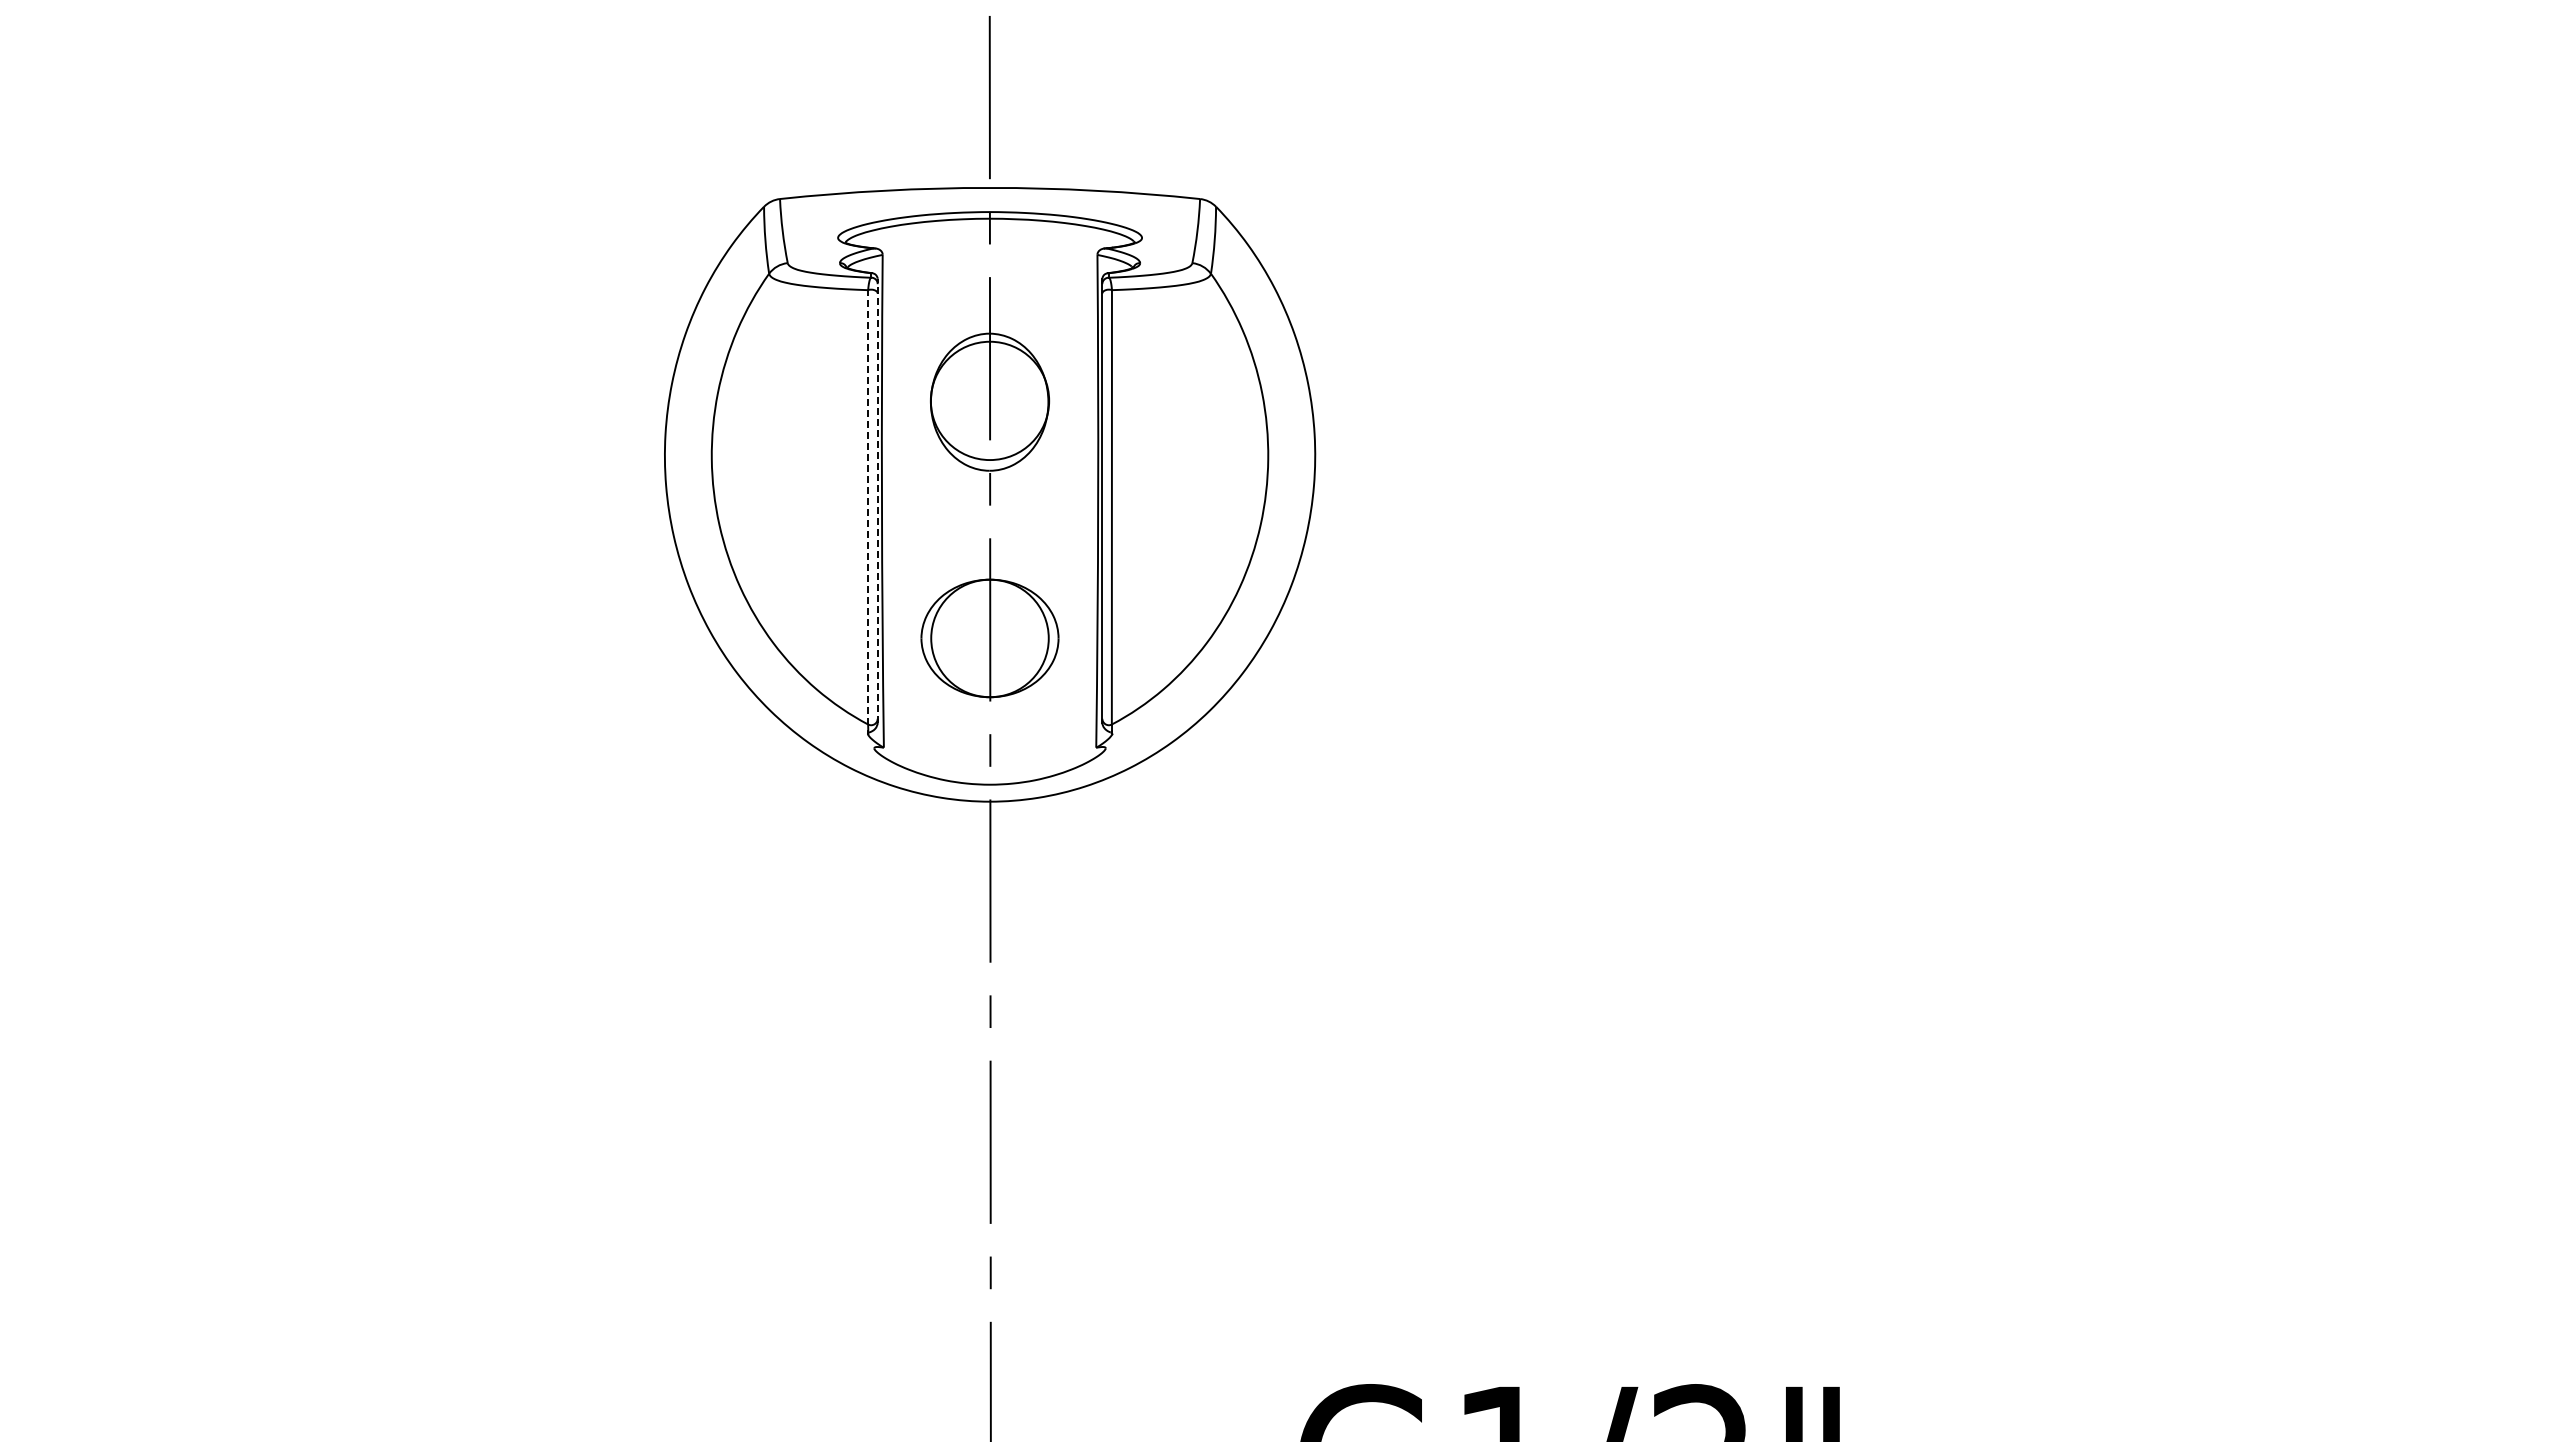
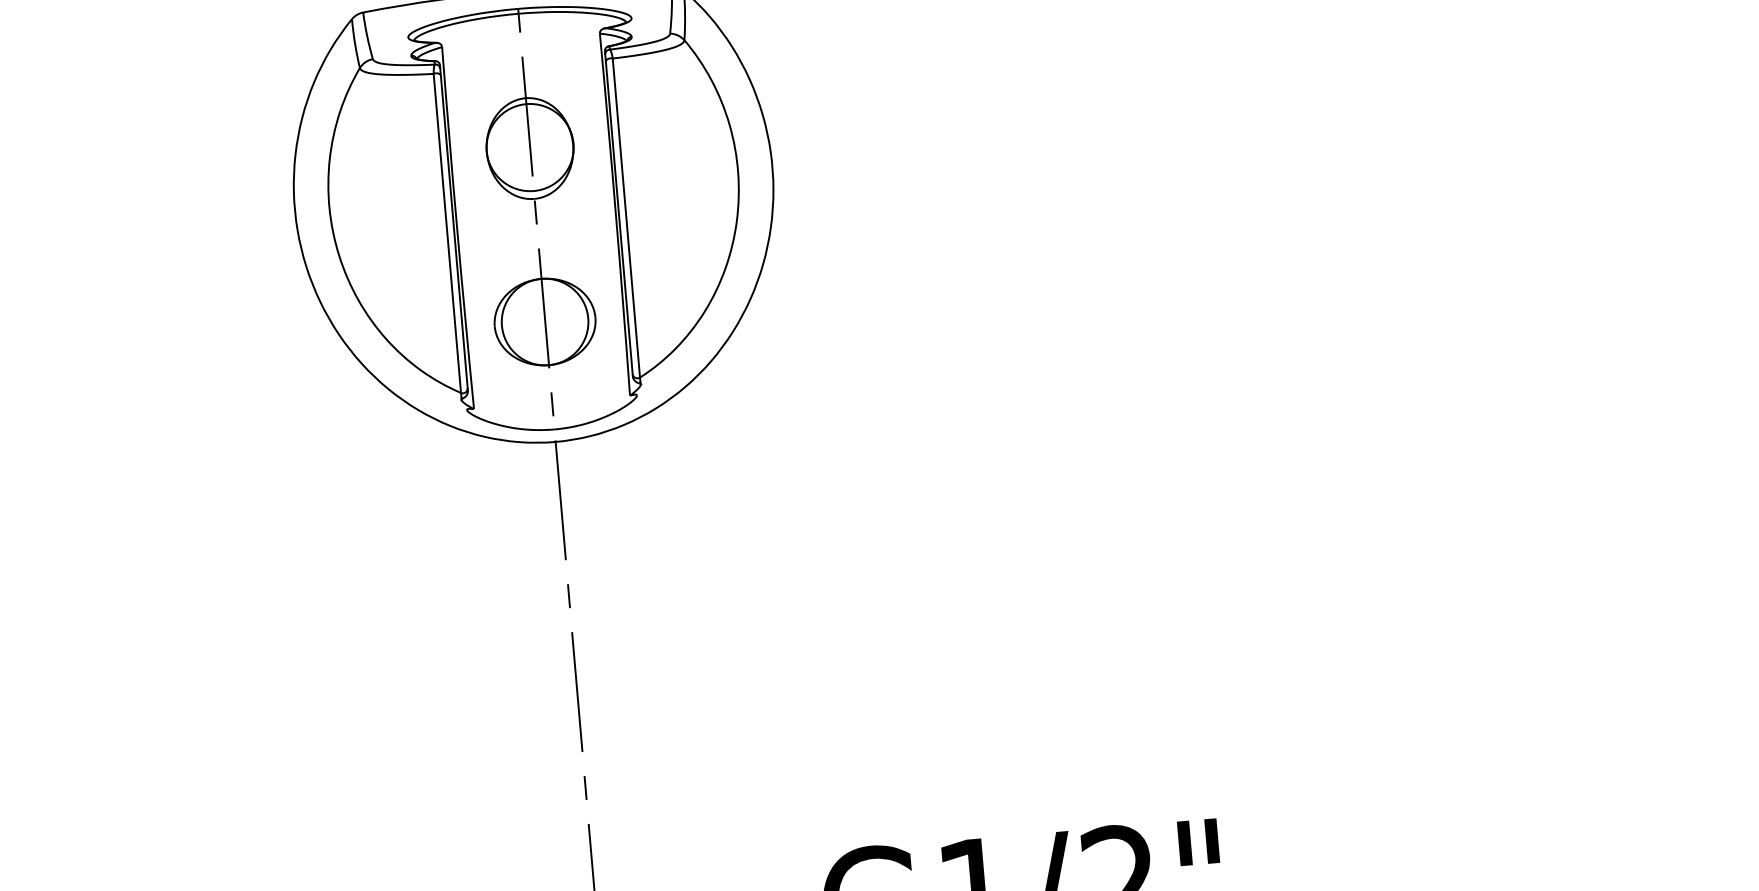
line: (877, 501) -> (453, 228), dashed -> solid
line: (868, 506) -> (447, 232), dashed -> solid

